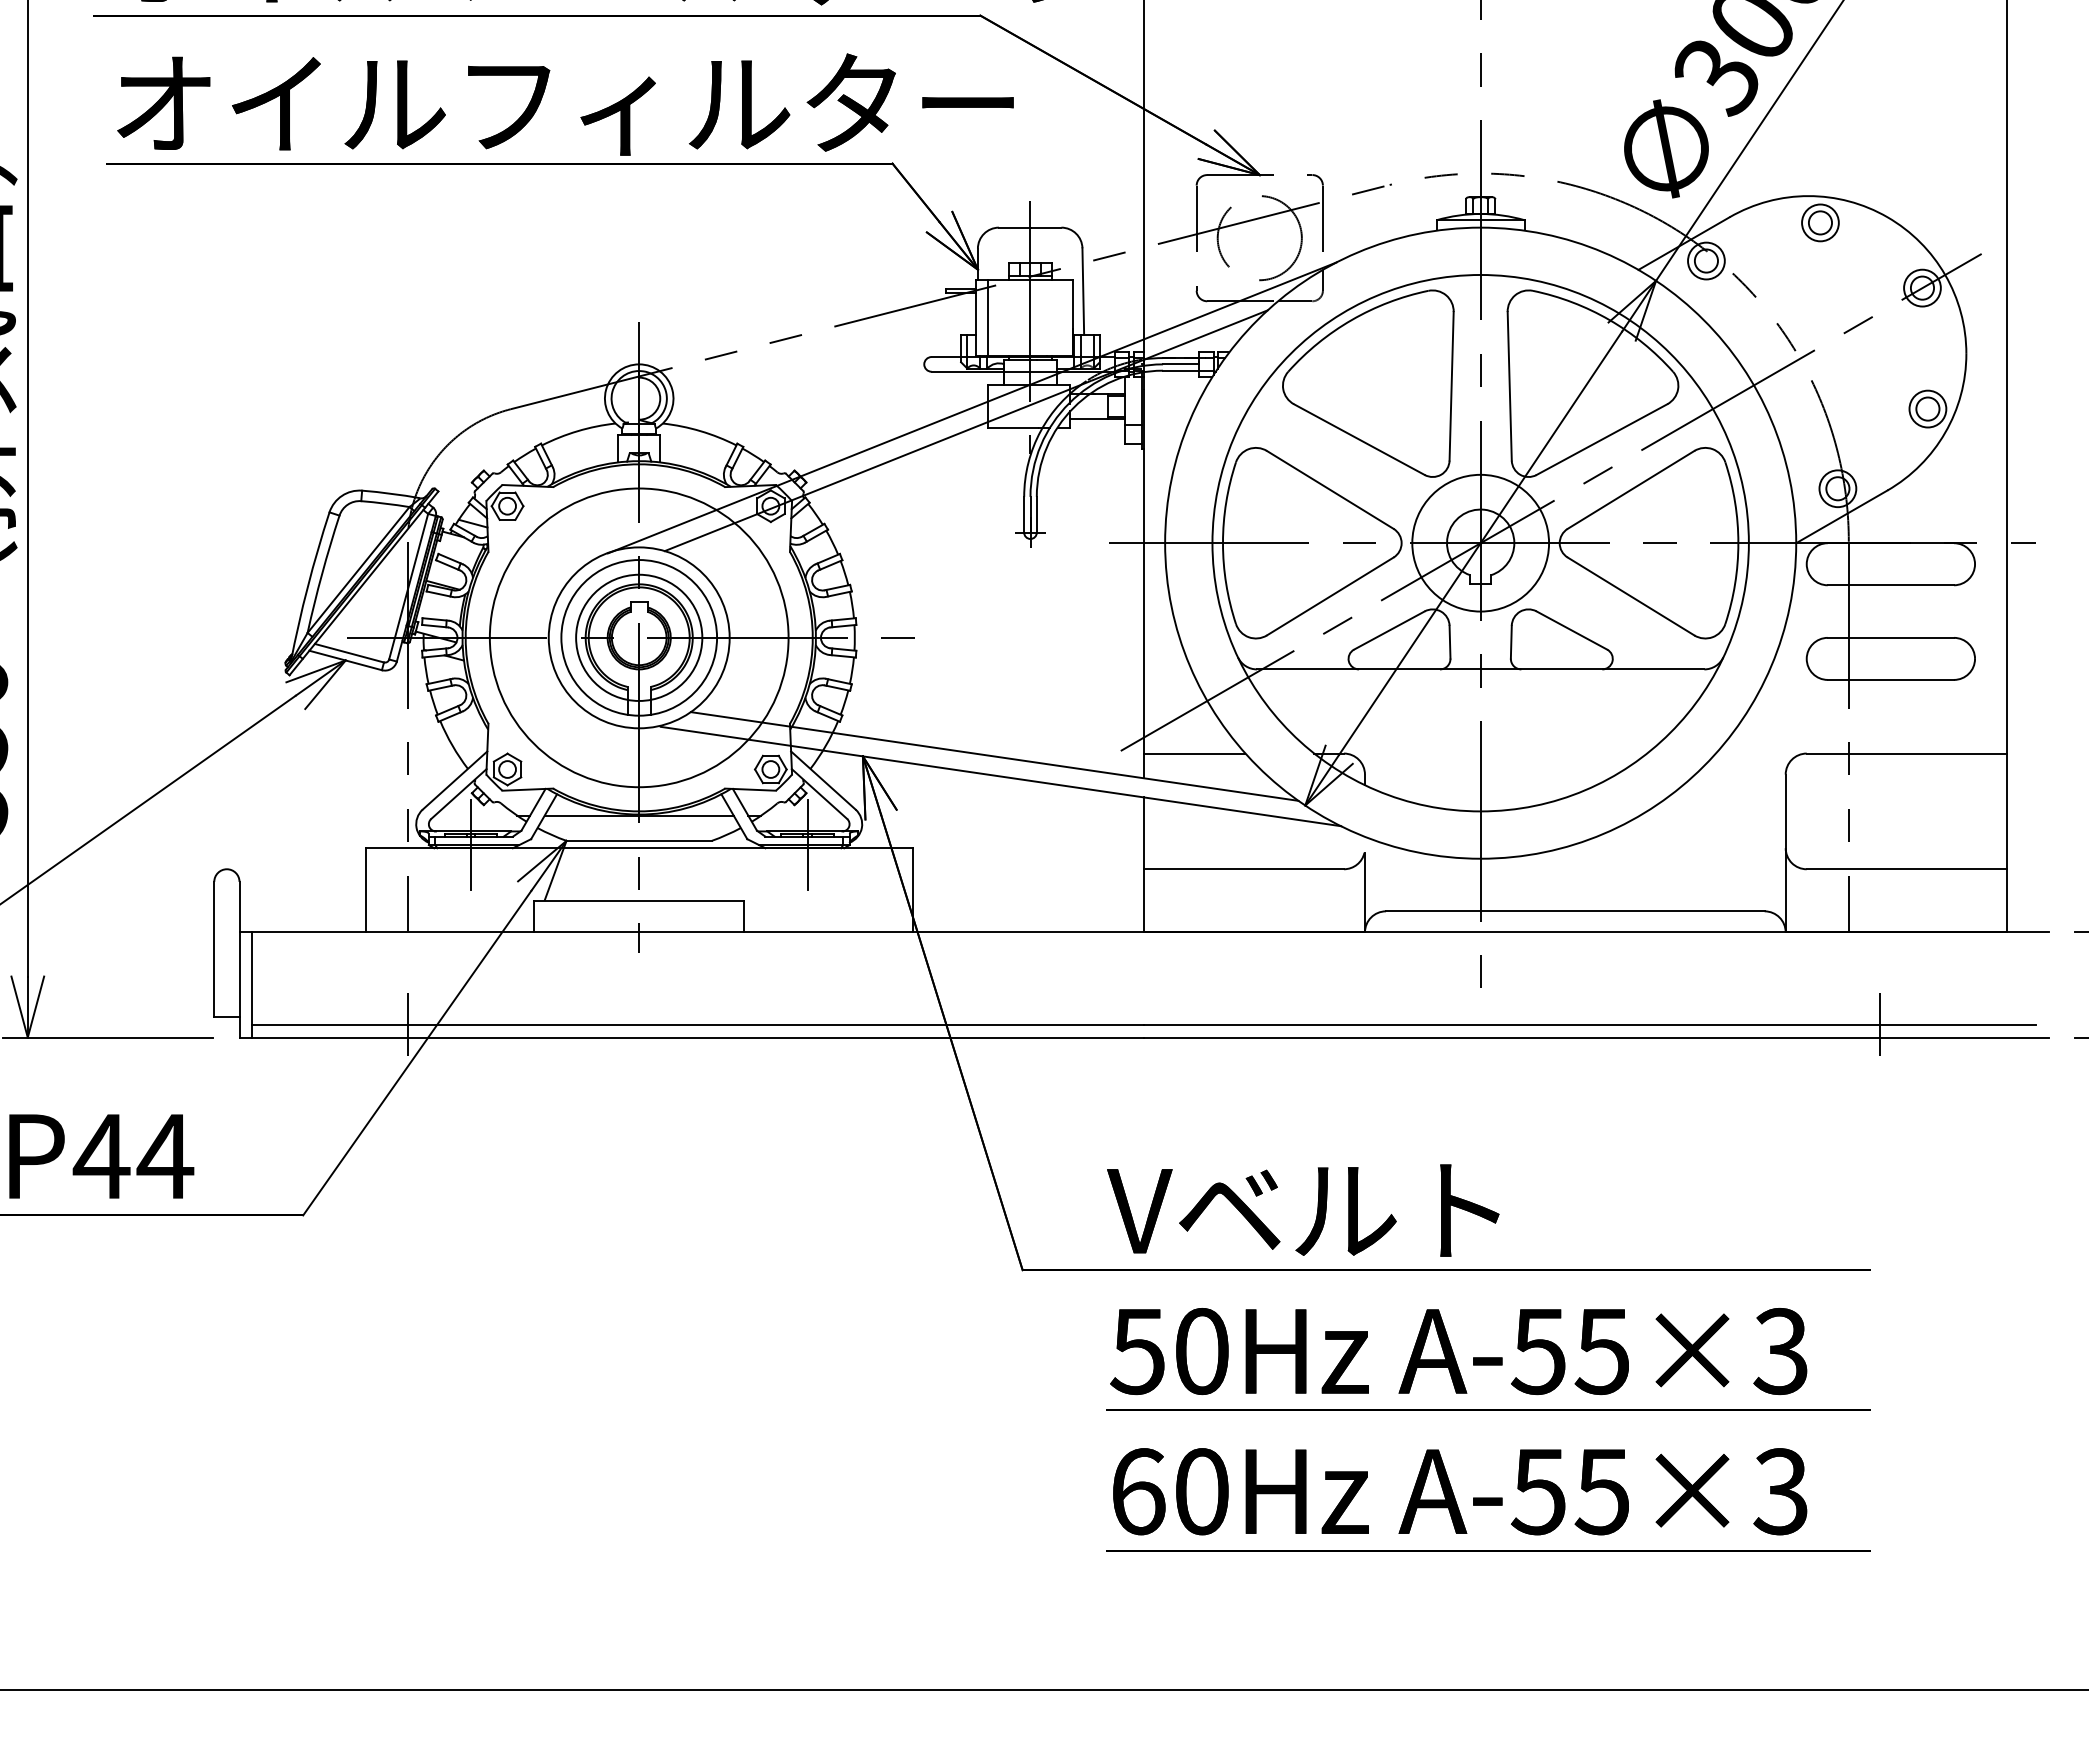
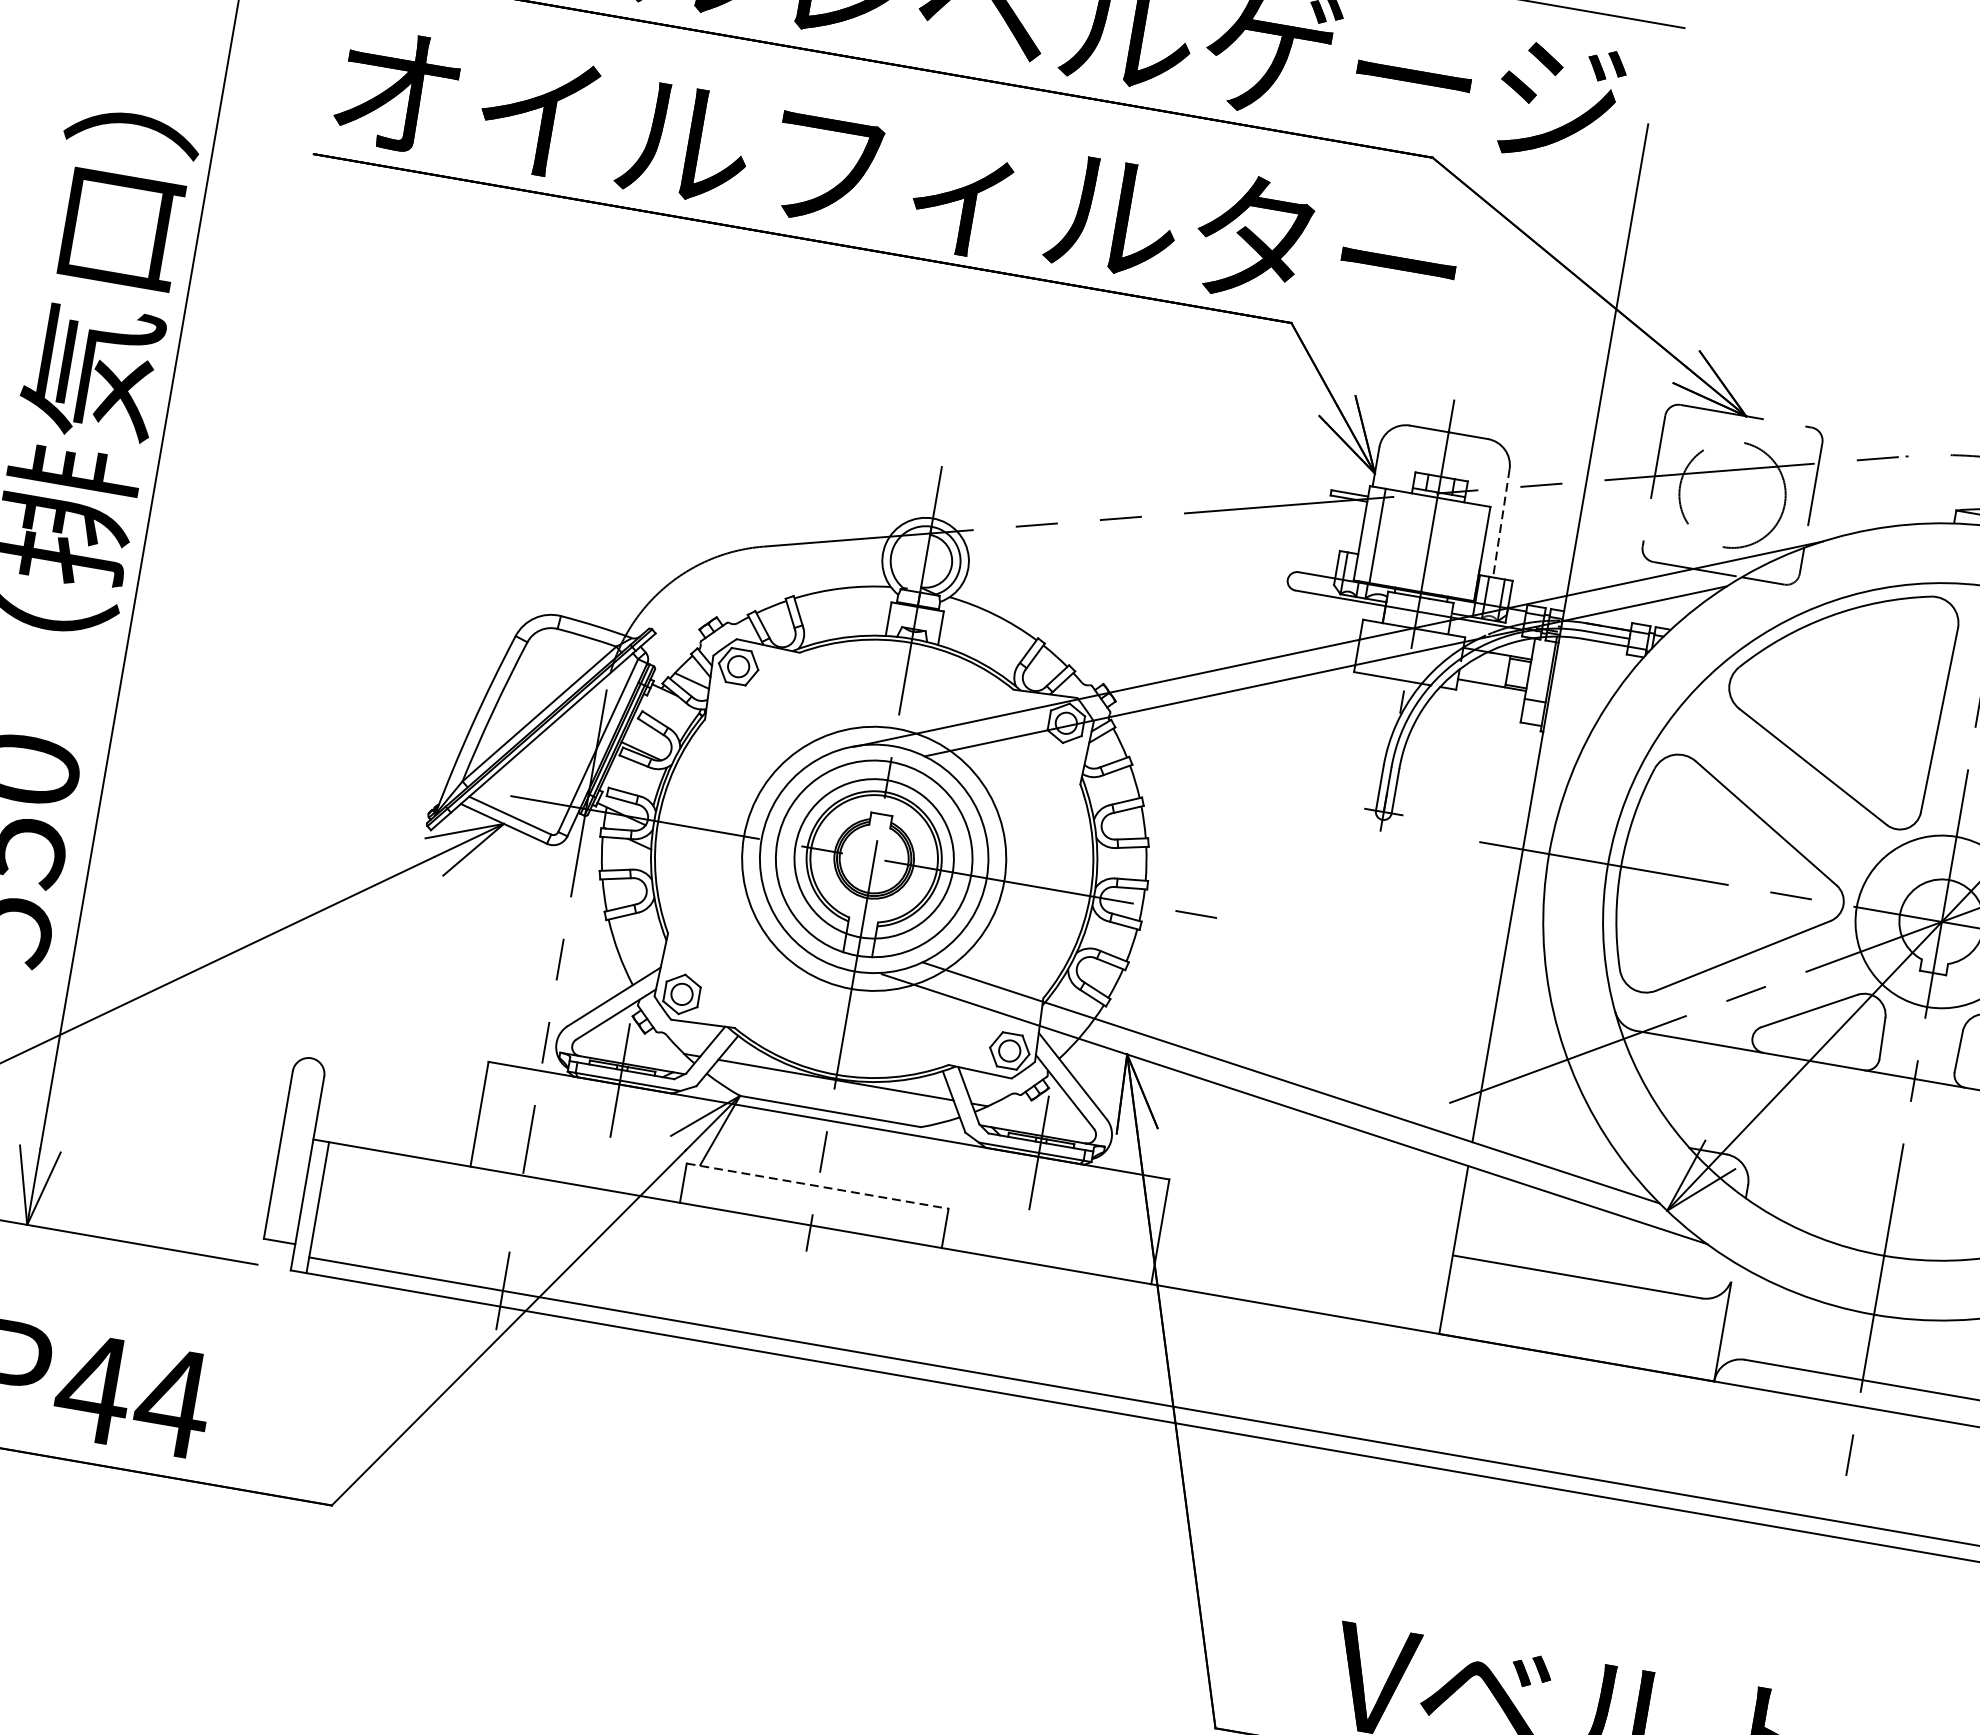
line: (1083, 292) -> (1501, 524), solid -> dashed
circle: (638, 637) -> (873, 858), size x0.7
line: (1194, 753) -> (1540, 1122), removed
line: (639, 900) -> (818, 1185), solid -> dashed

